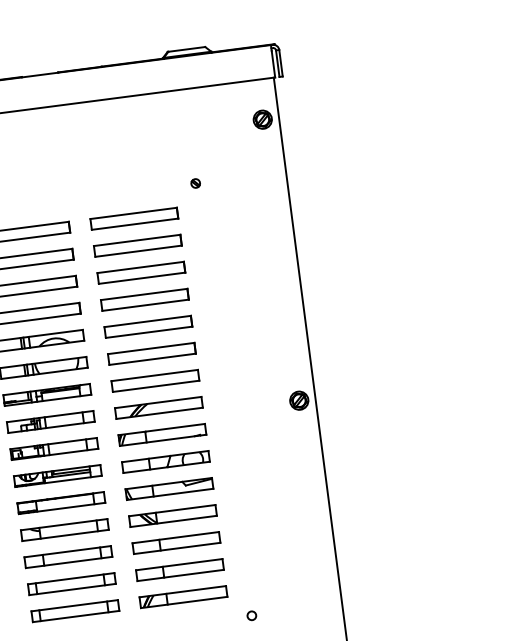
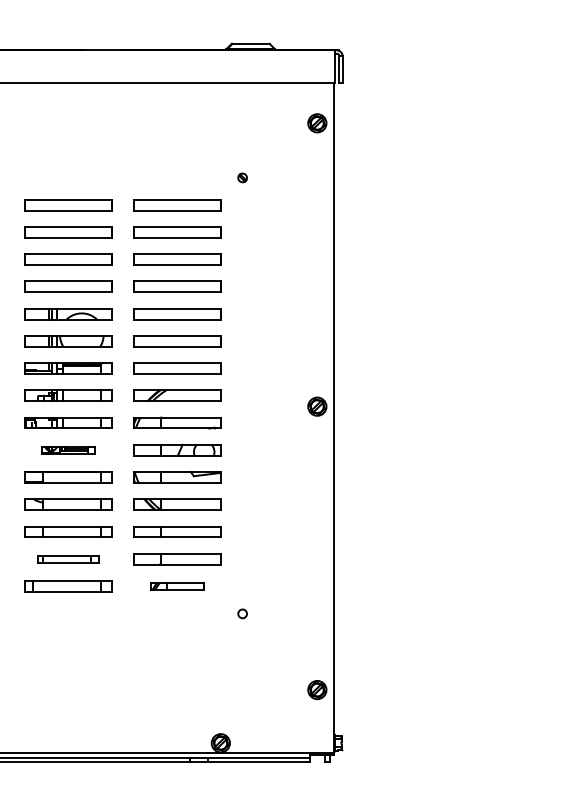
part: (58, 476) -> (68, 450), size x0.6
part: (72, 584) -> (68, 559), size x0.7
part: (183, 597) -> (177, 586), size x0.6

